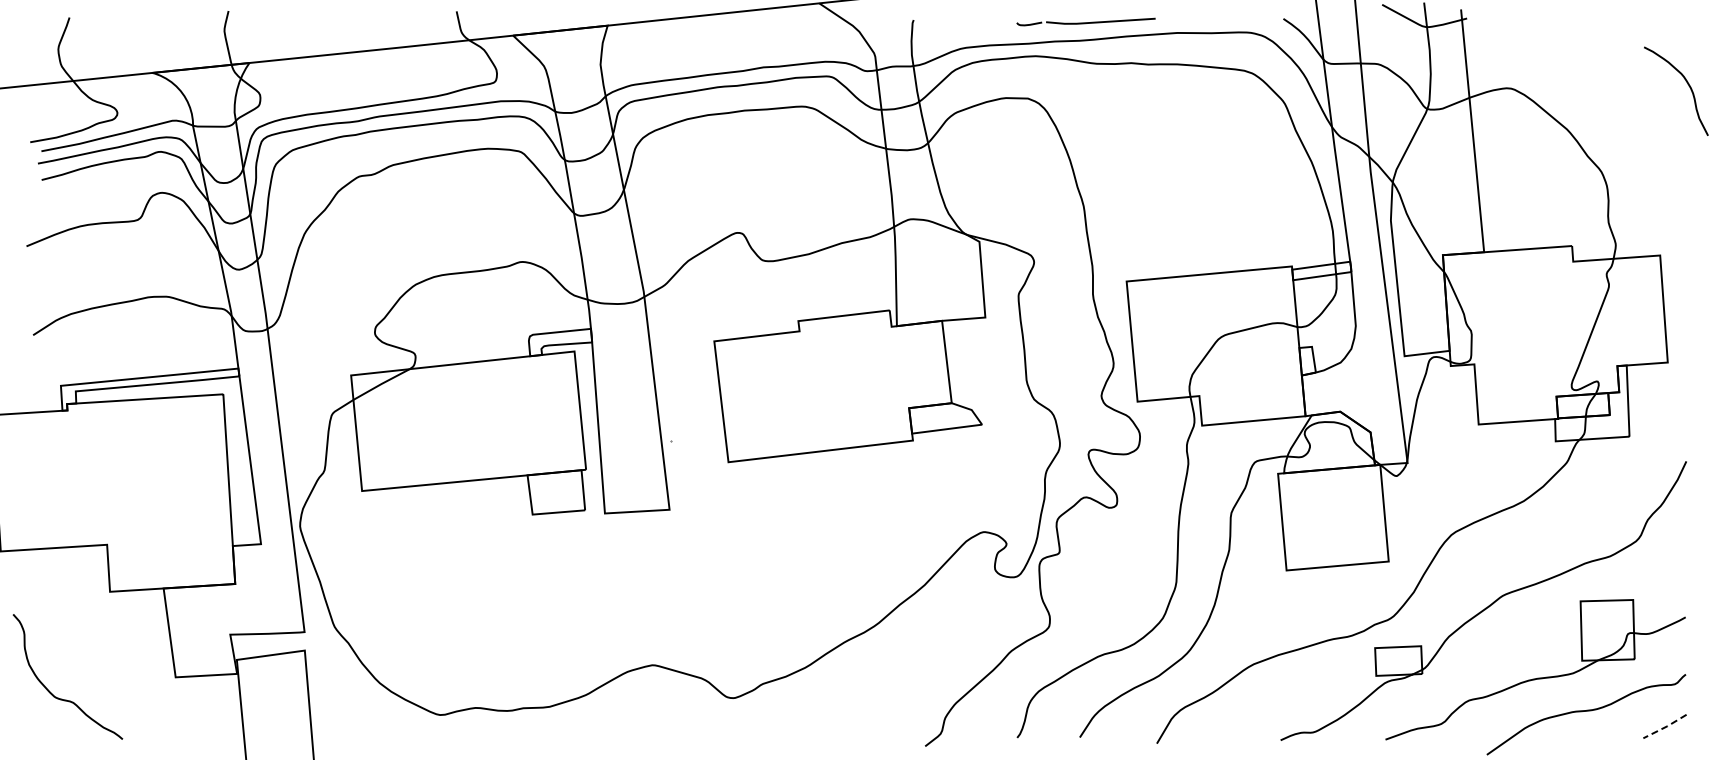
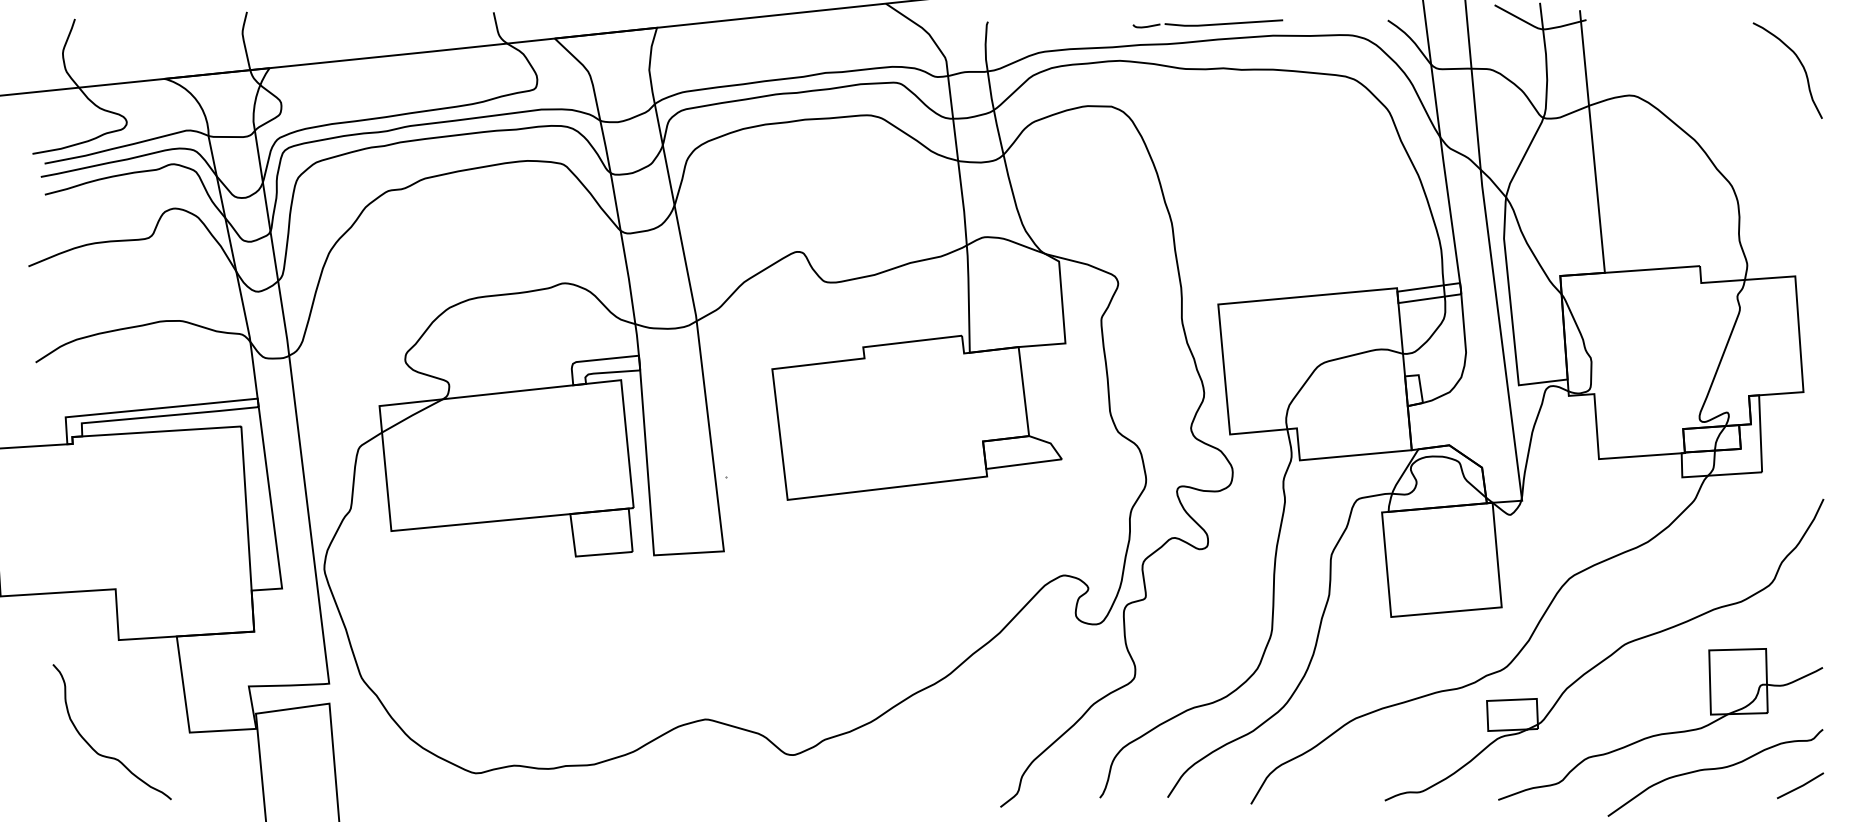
part: (1085, 21) -> (1207, 23), moved
curve: (1687, 84) -> (1799, 63), moved
curve: (62, 698) -> (106, 755), moved
line: (1665, 727) -> (1801, 786), dashed -> solid

